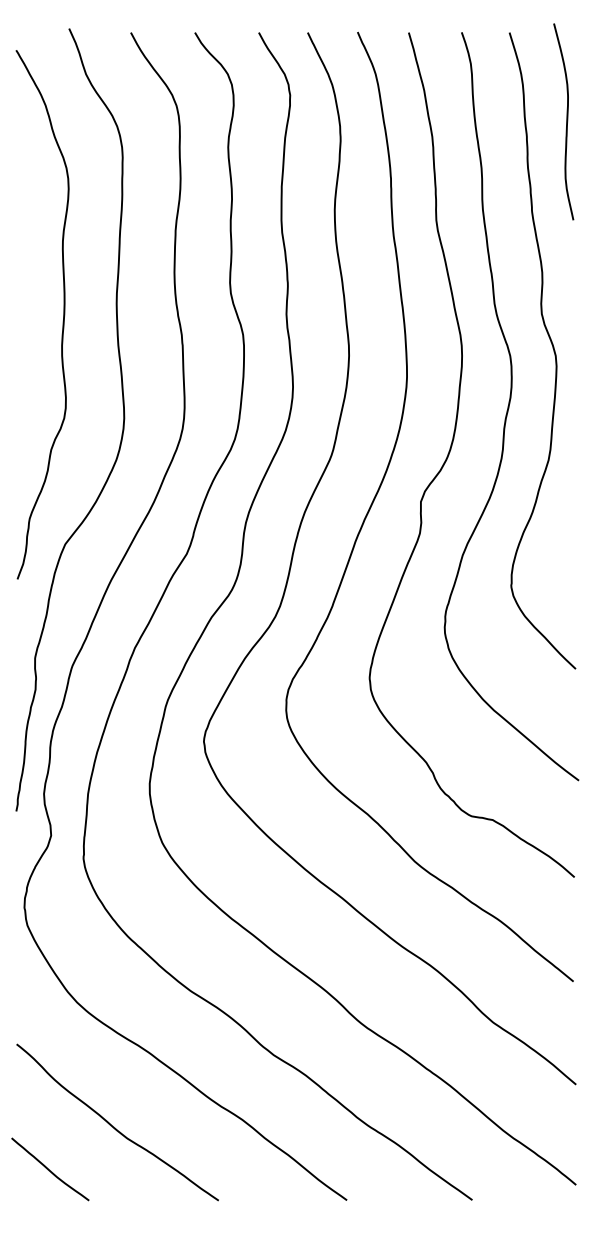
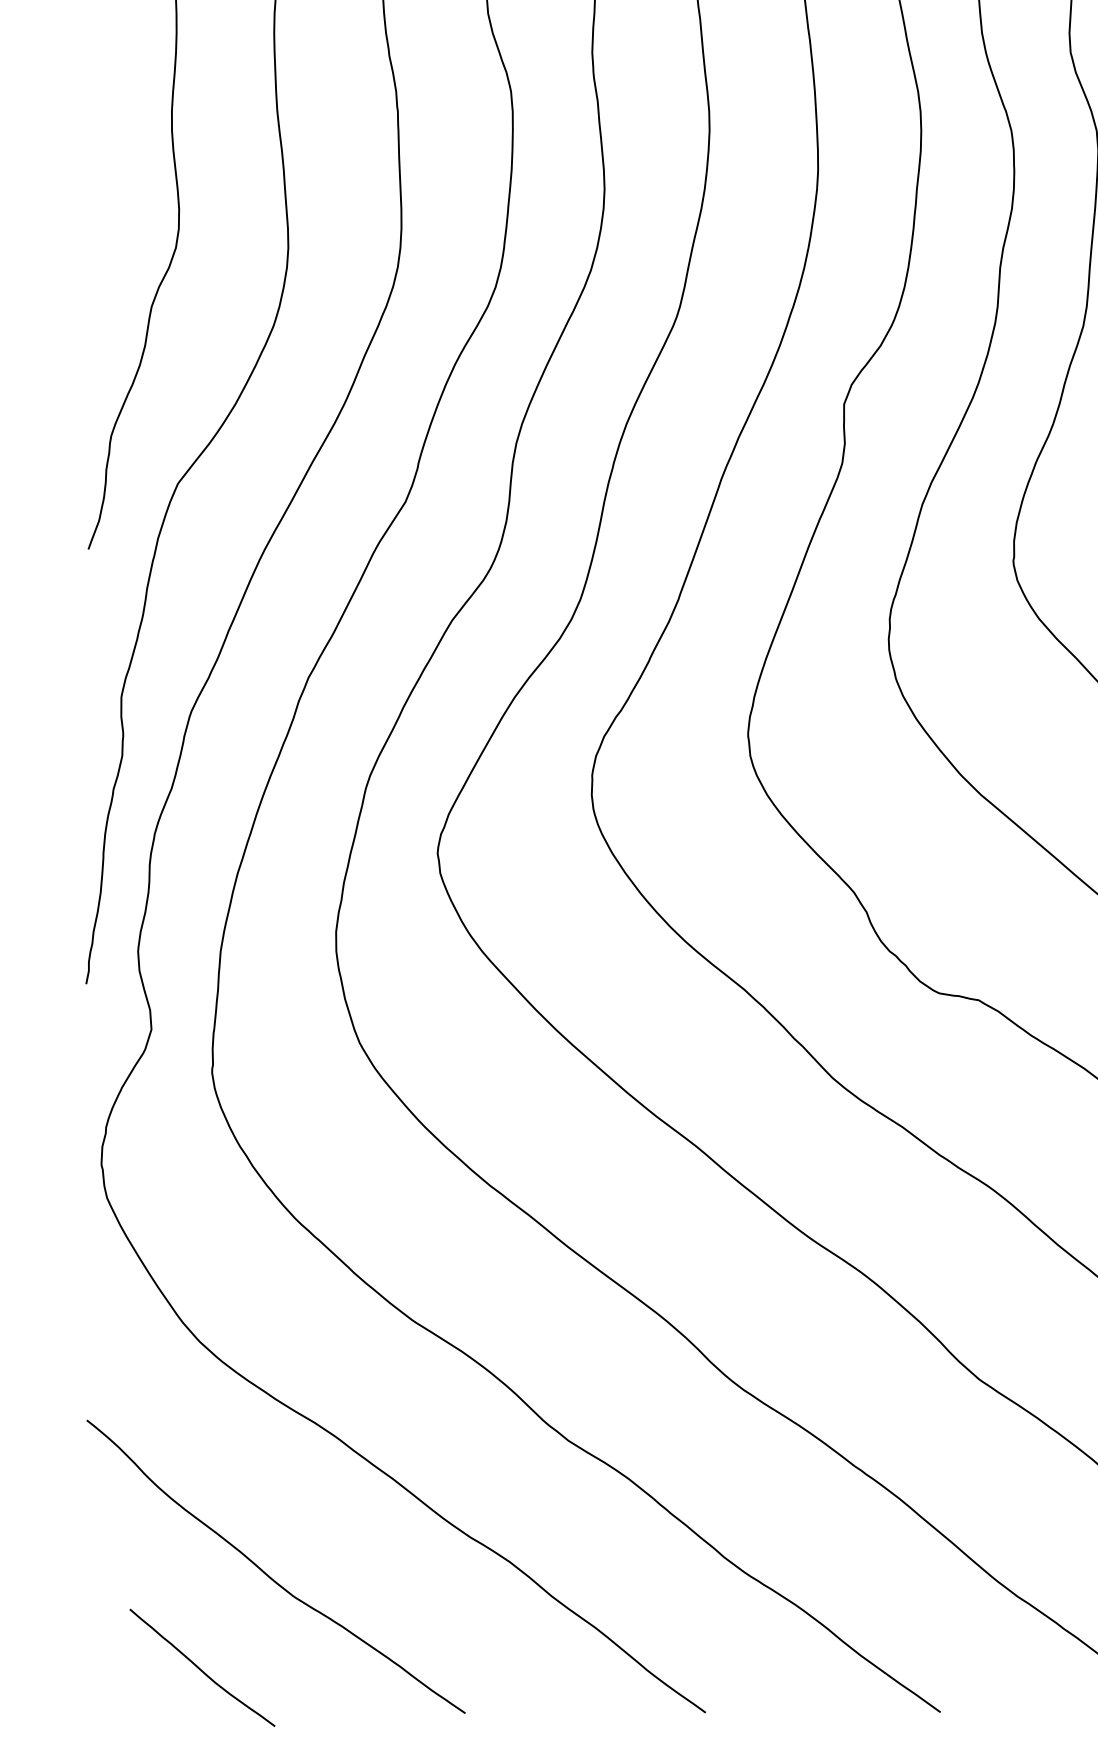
curve: (49, 1169) -> (200, 1668), moved

